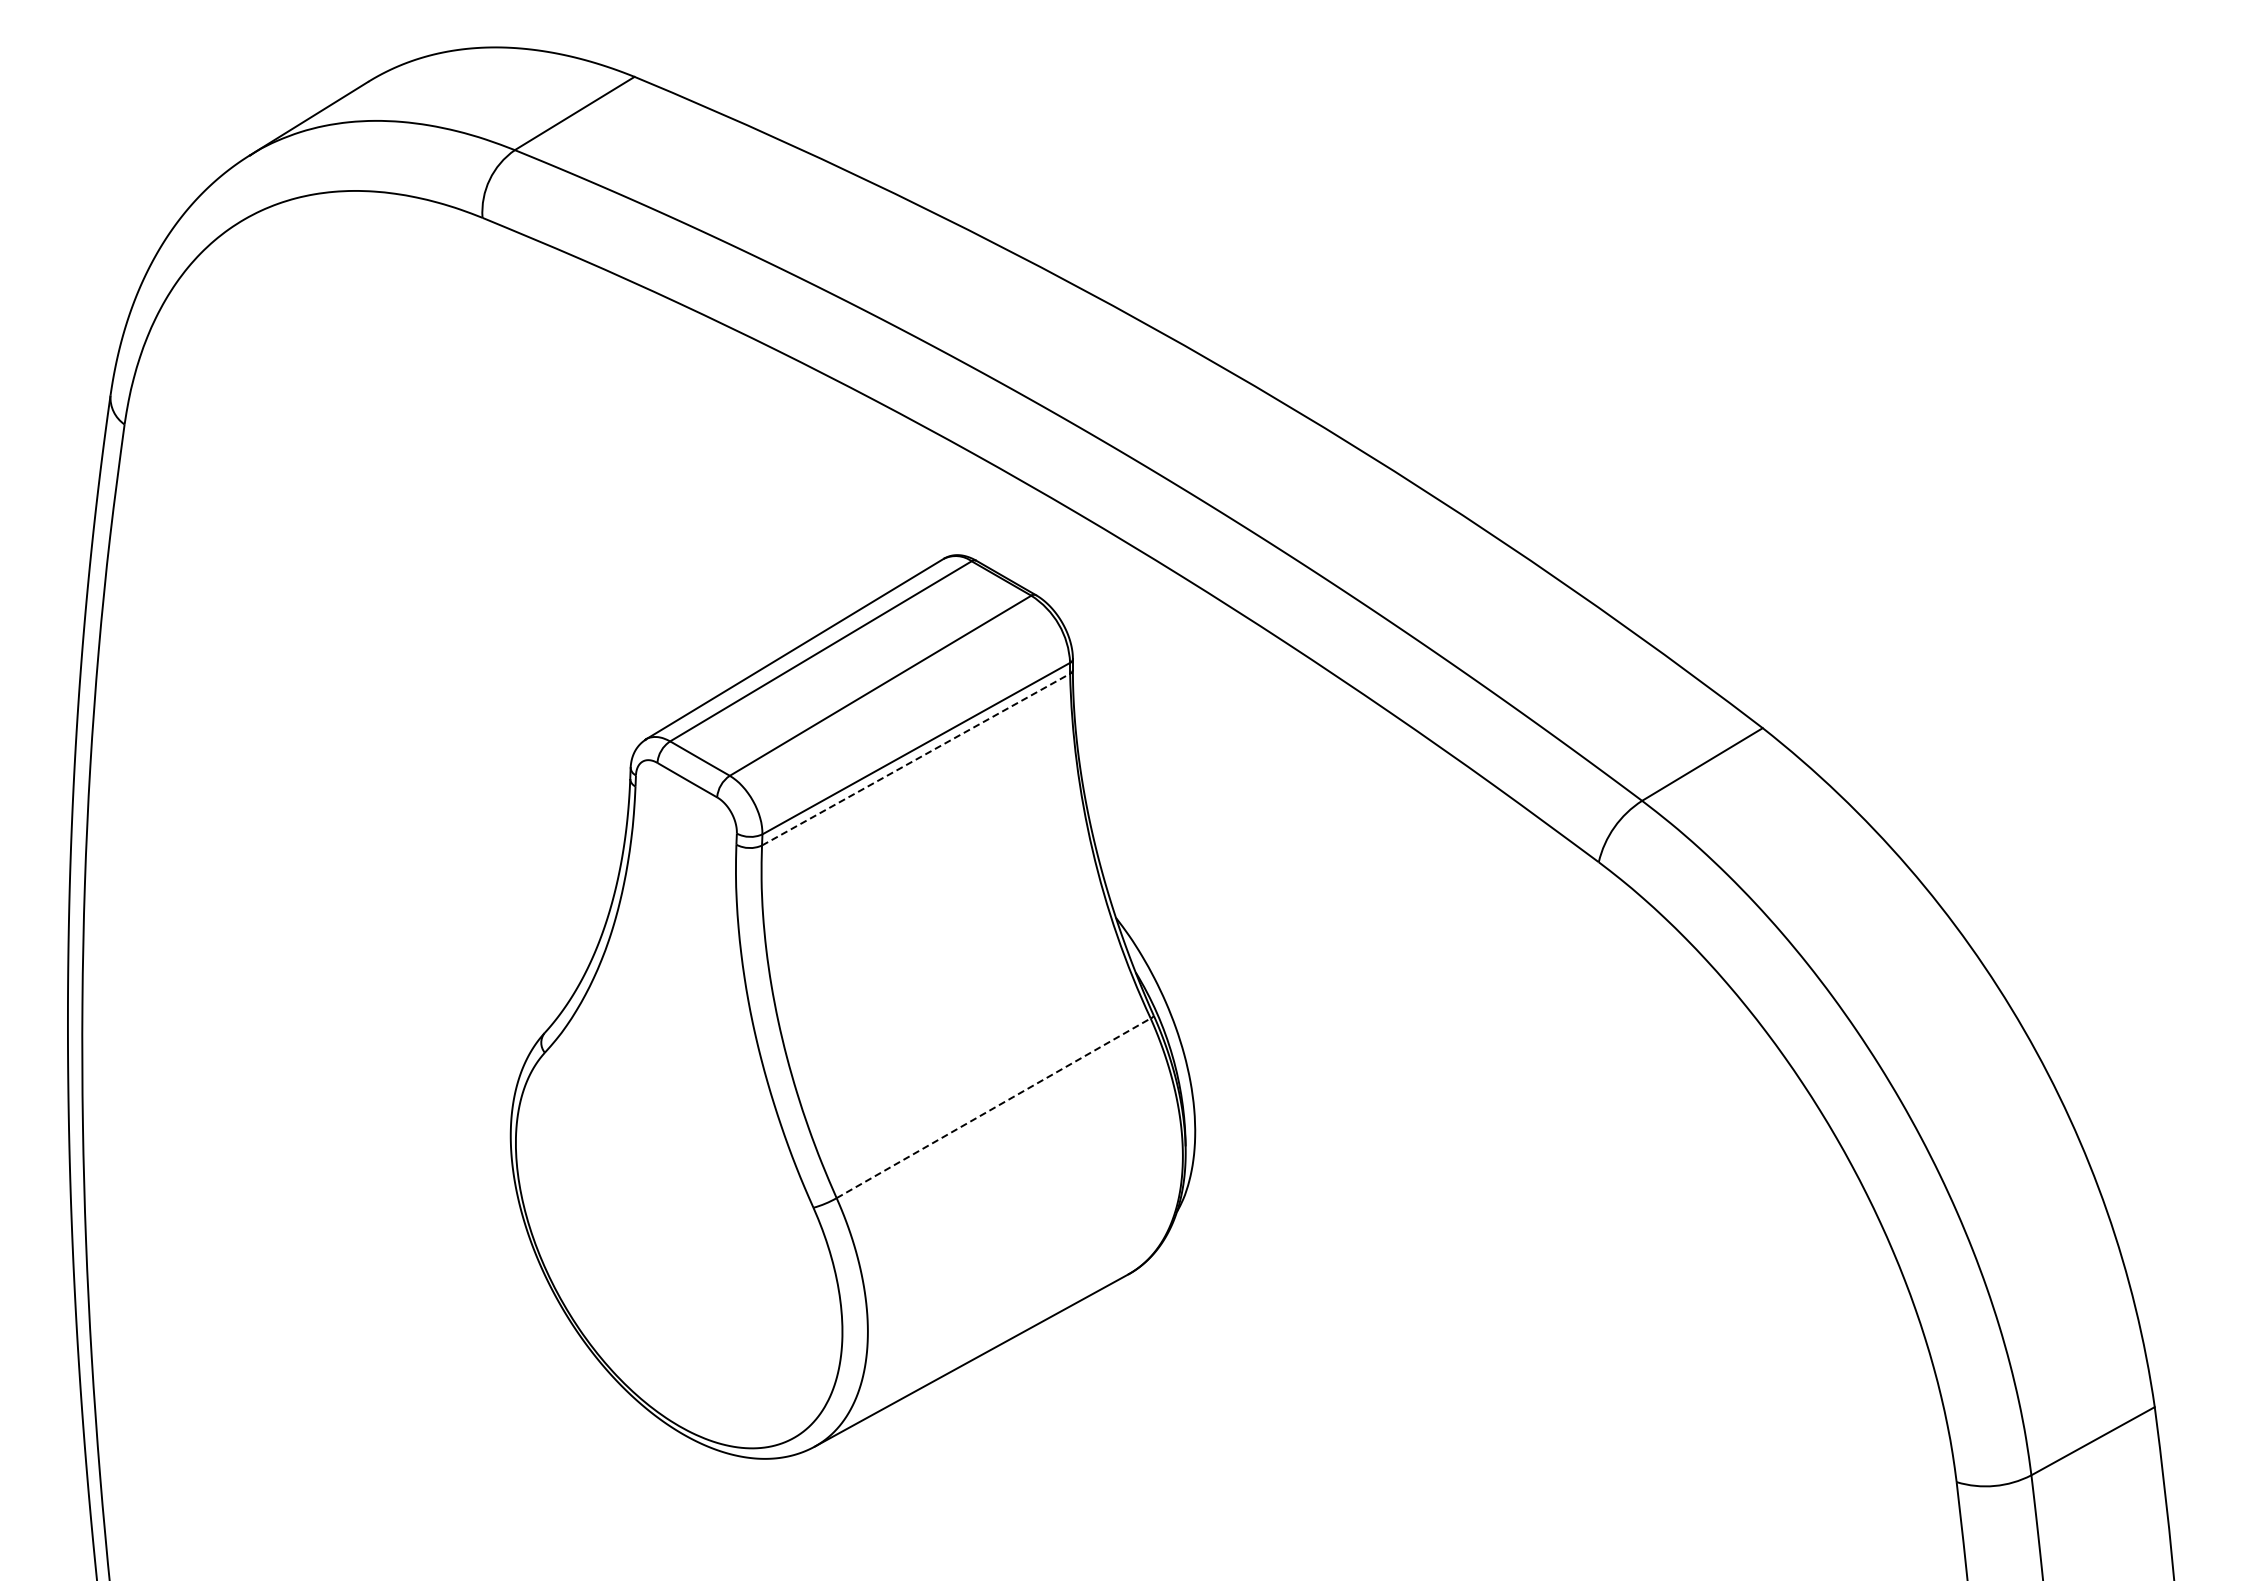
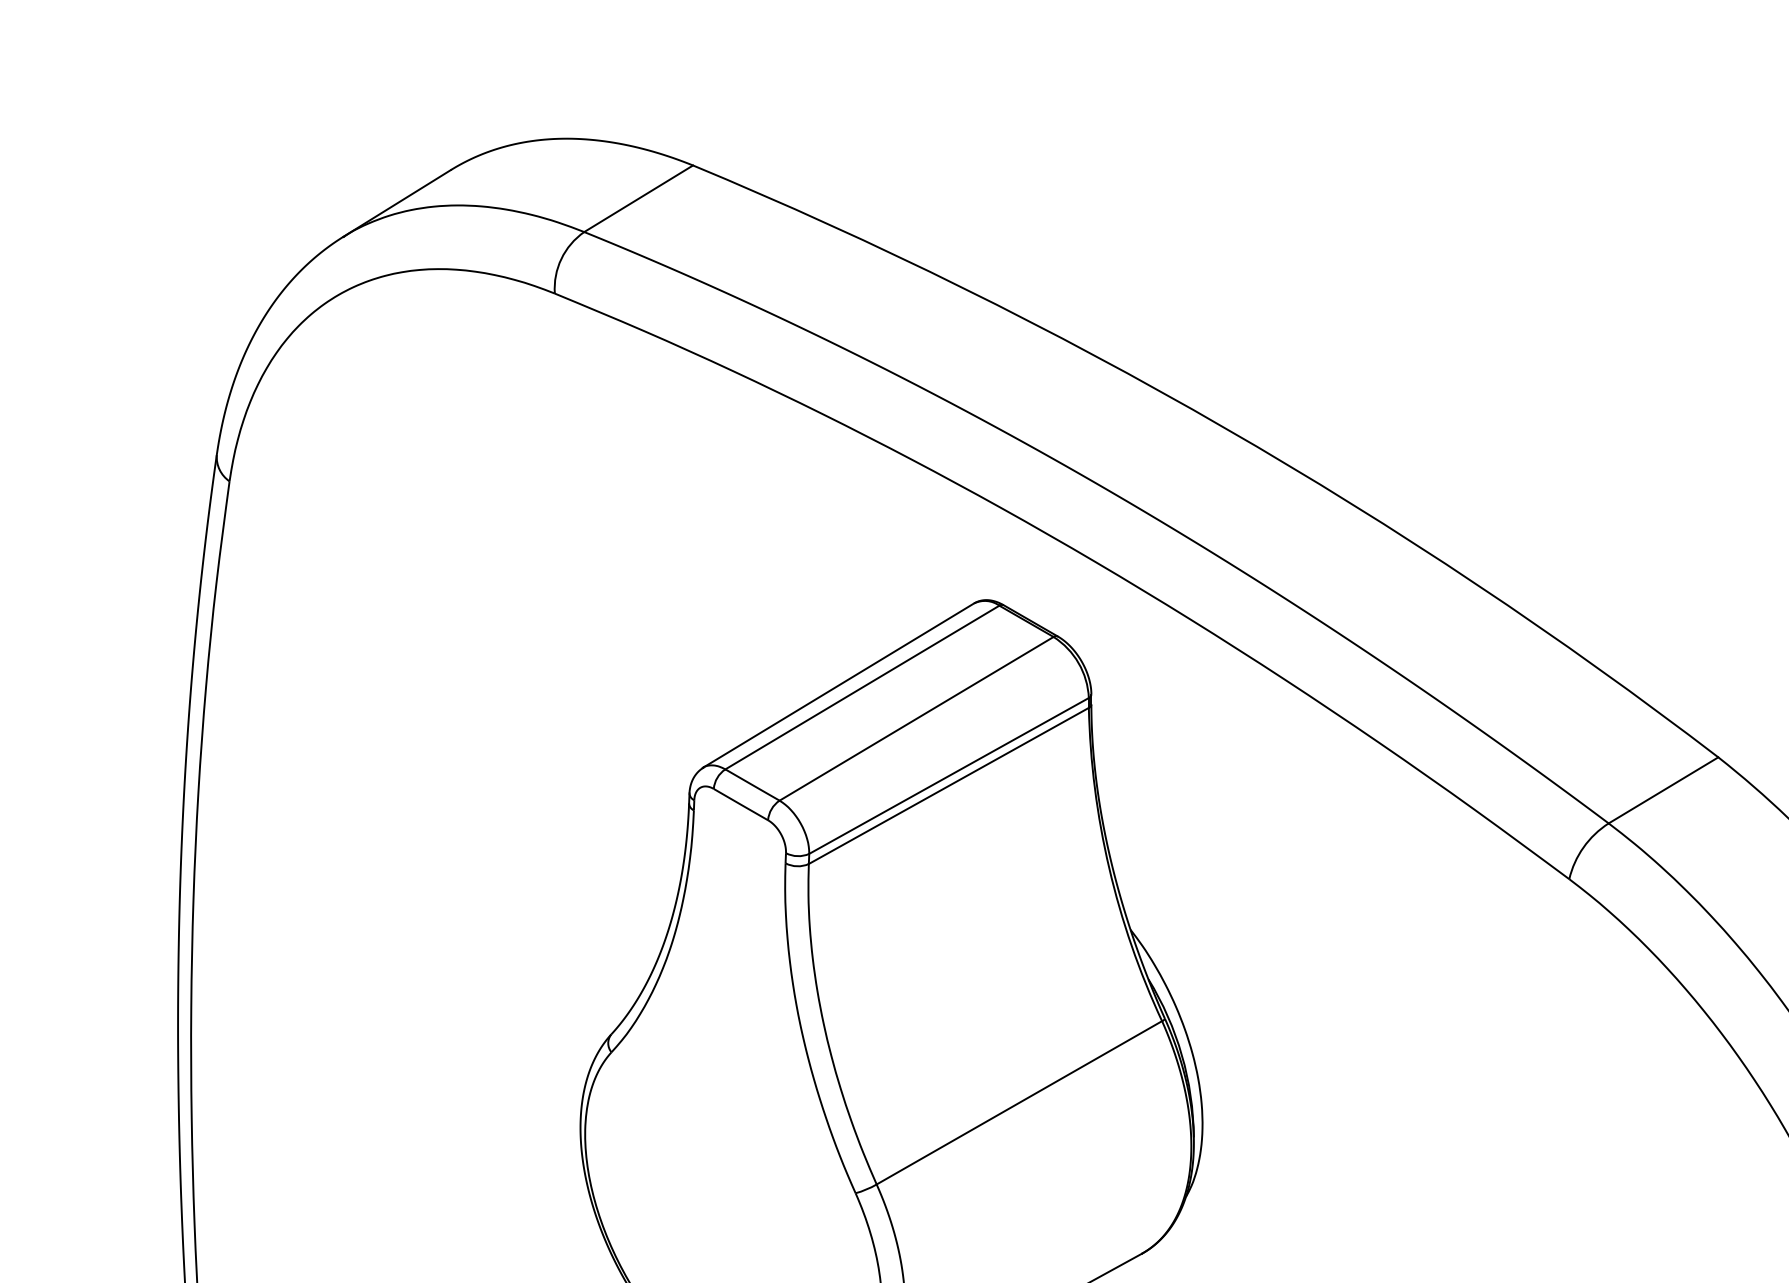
line: (916, 759) -> (949, 785), dashed -> solid
line: (993, 1108) -> (1019, 1103), dashed -> solid

